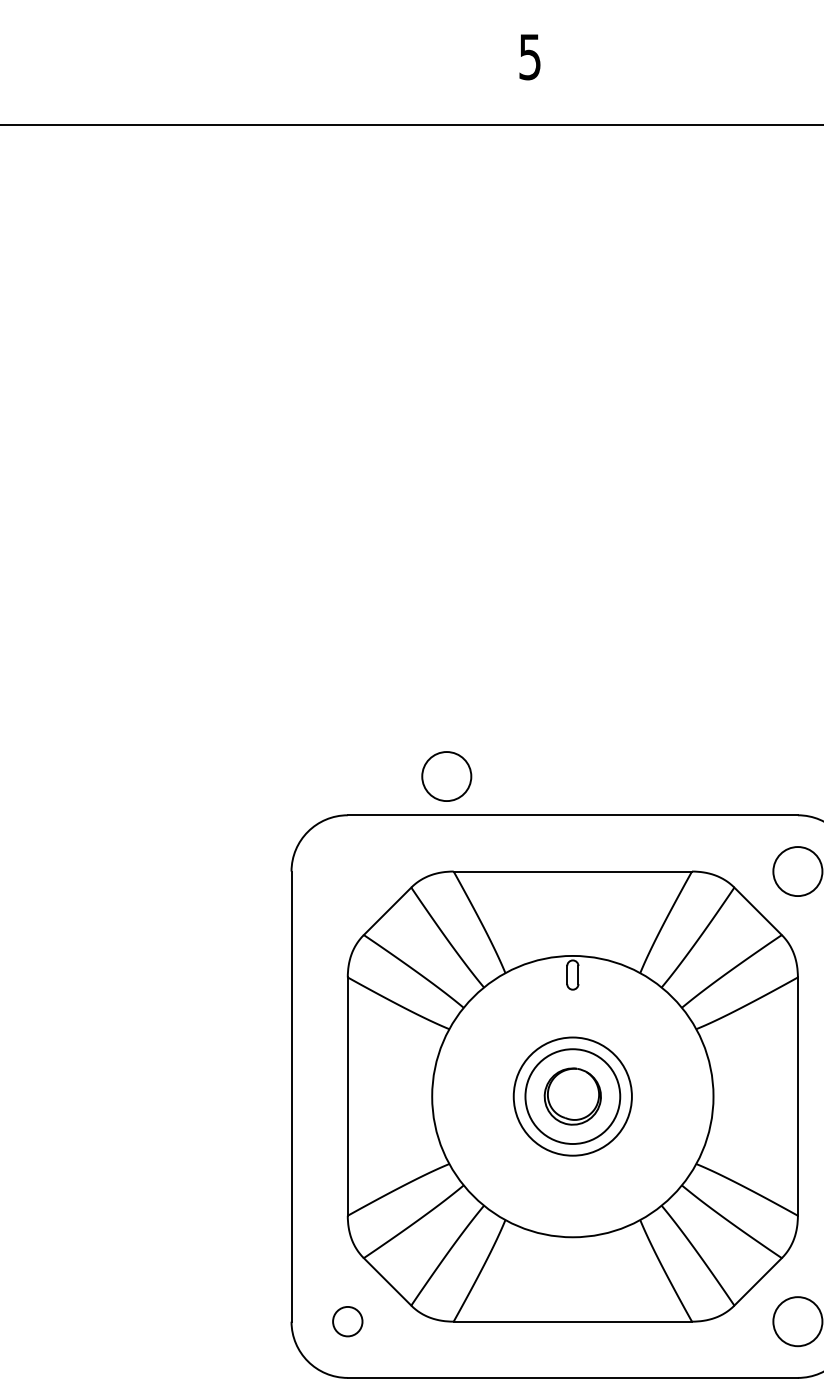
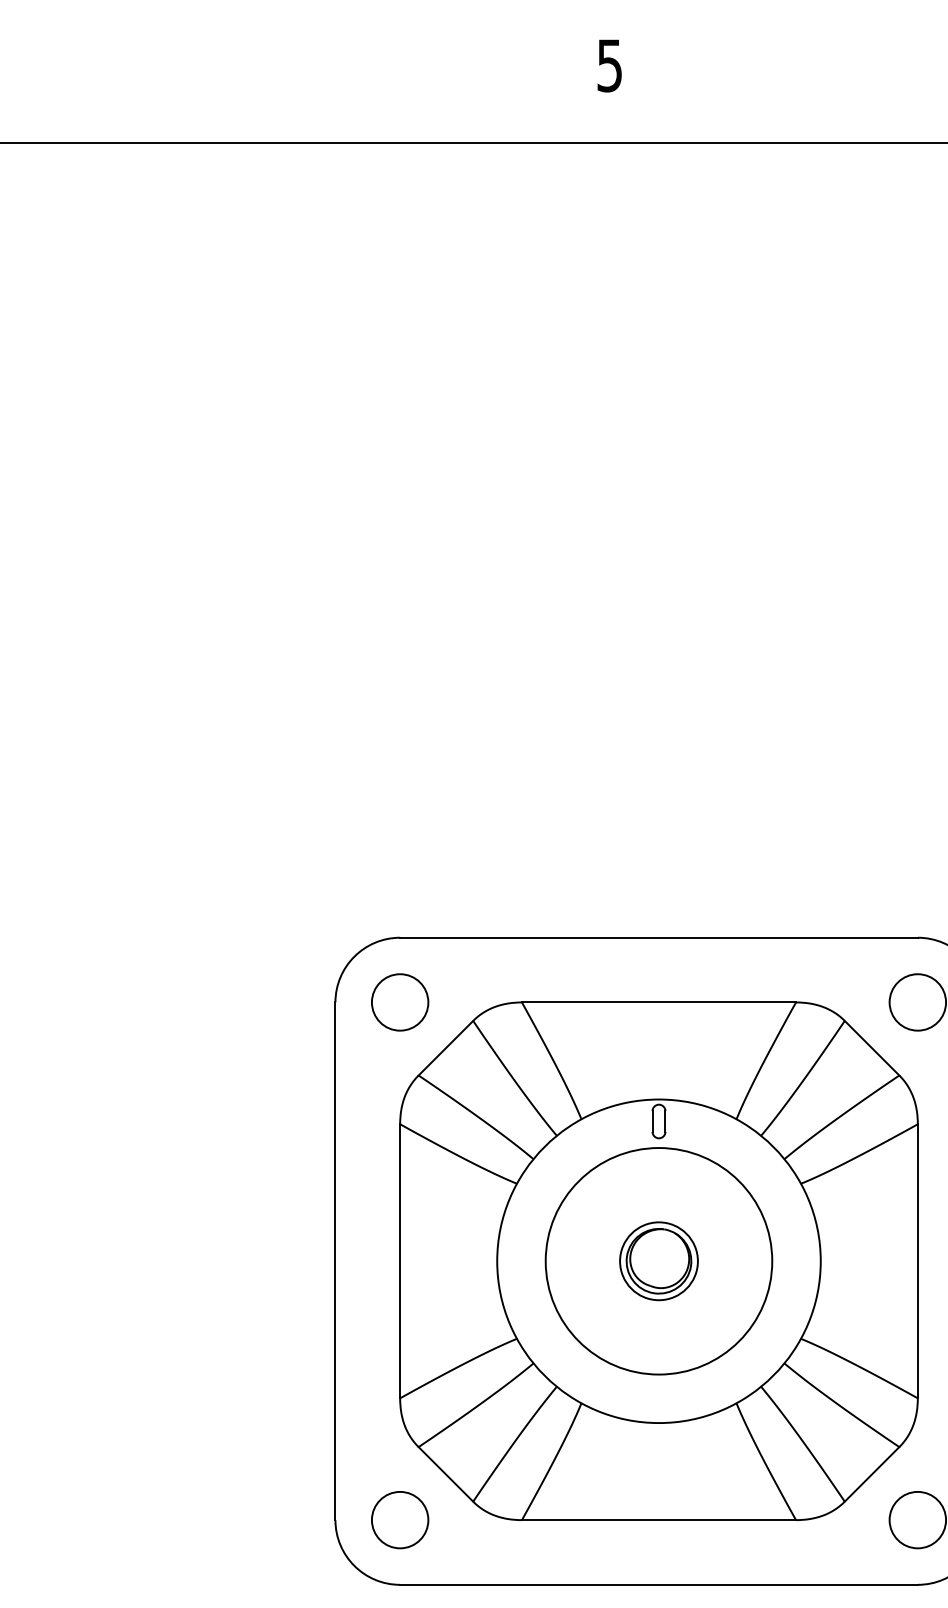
circle: (446, 776) -> (399, 1002), moved
circle: (572, 1096) -> (658, 1261), size x0.71
circle: (572, 1096) -> (658, 1261), size x1.67
circle: (347, 1321) -> (399, 1519), size x1.67

